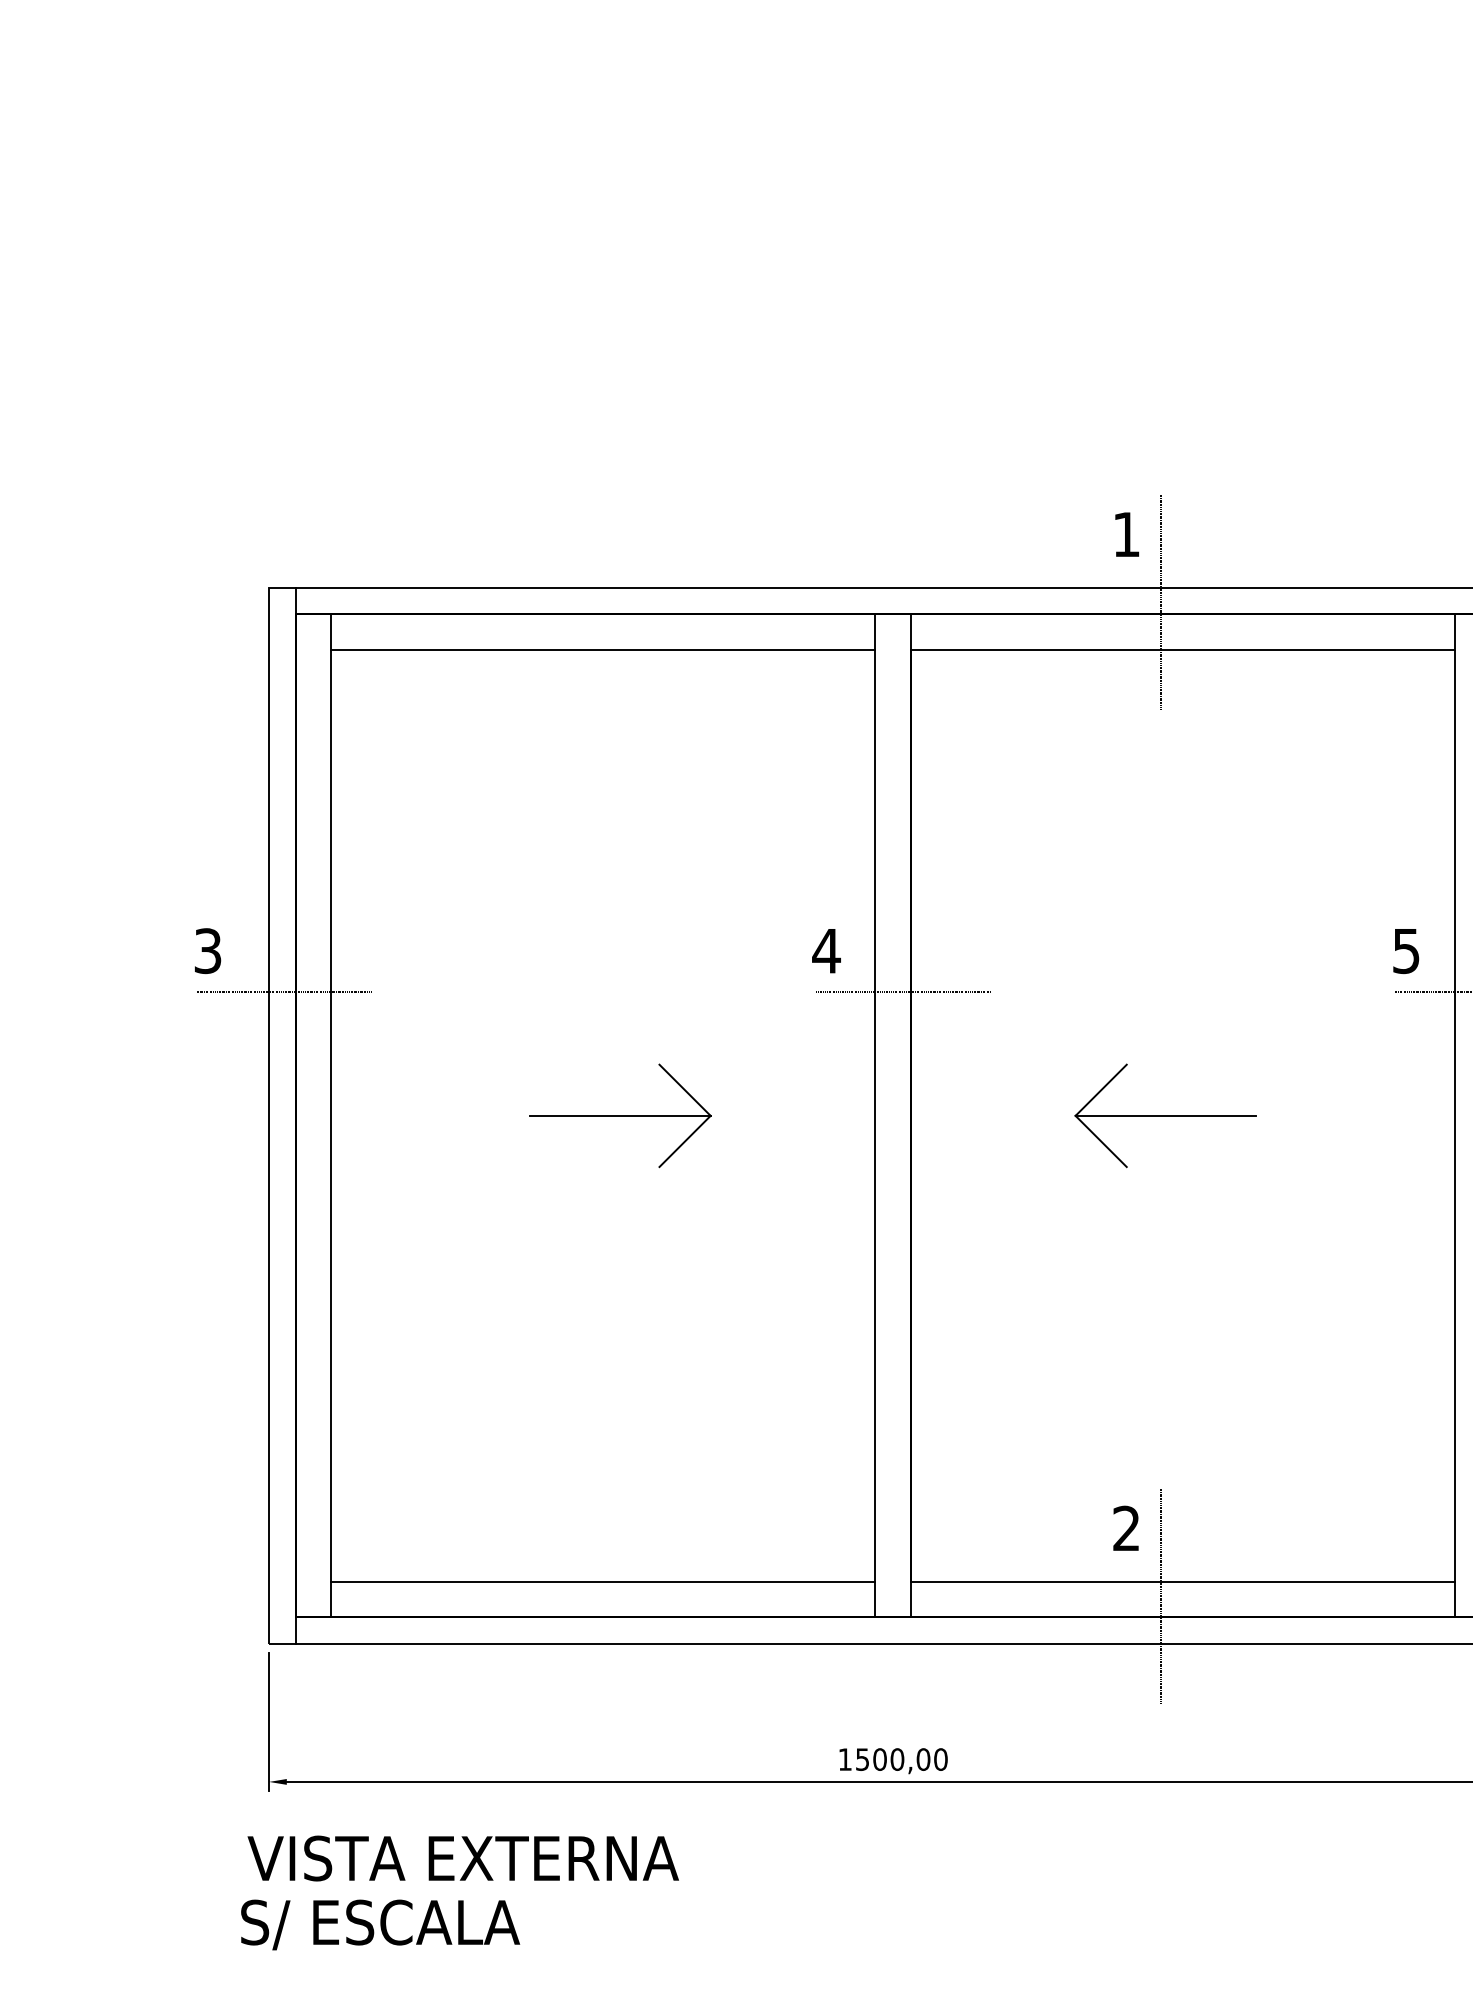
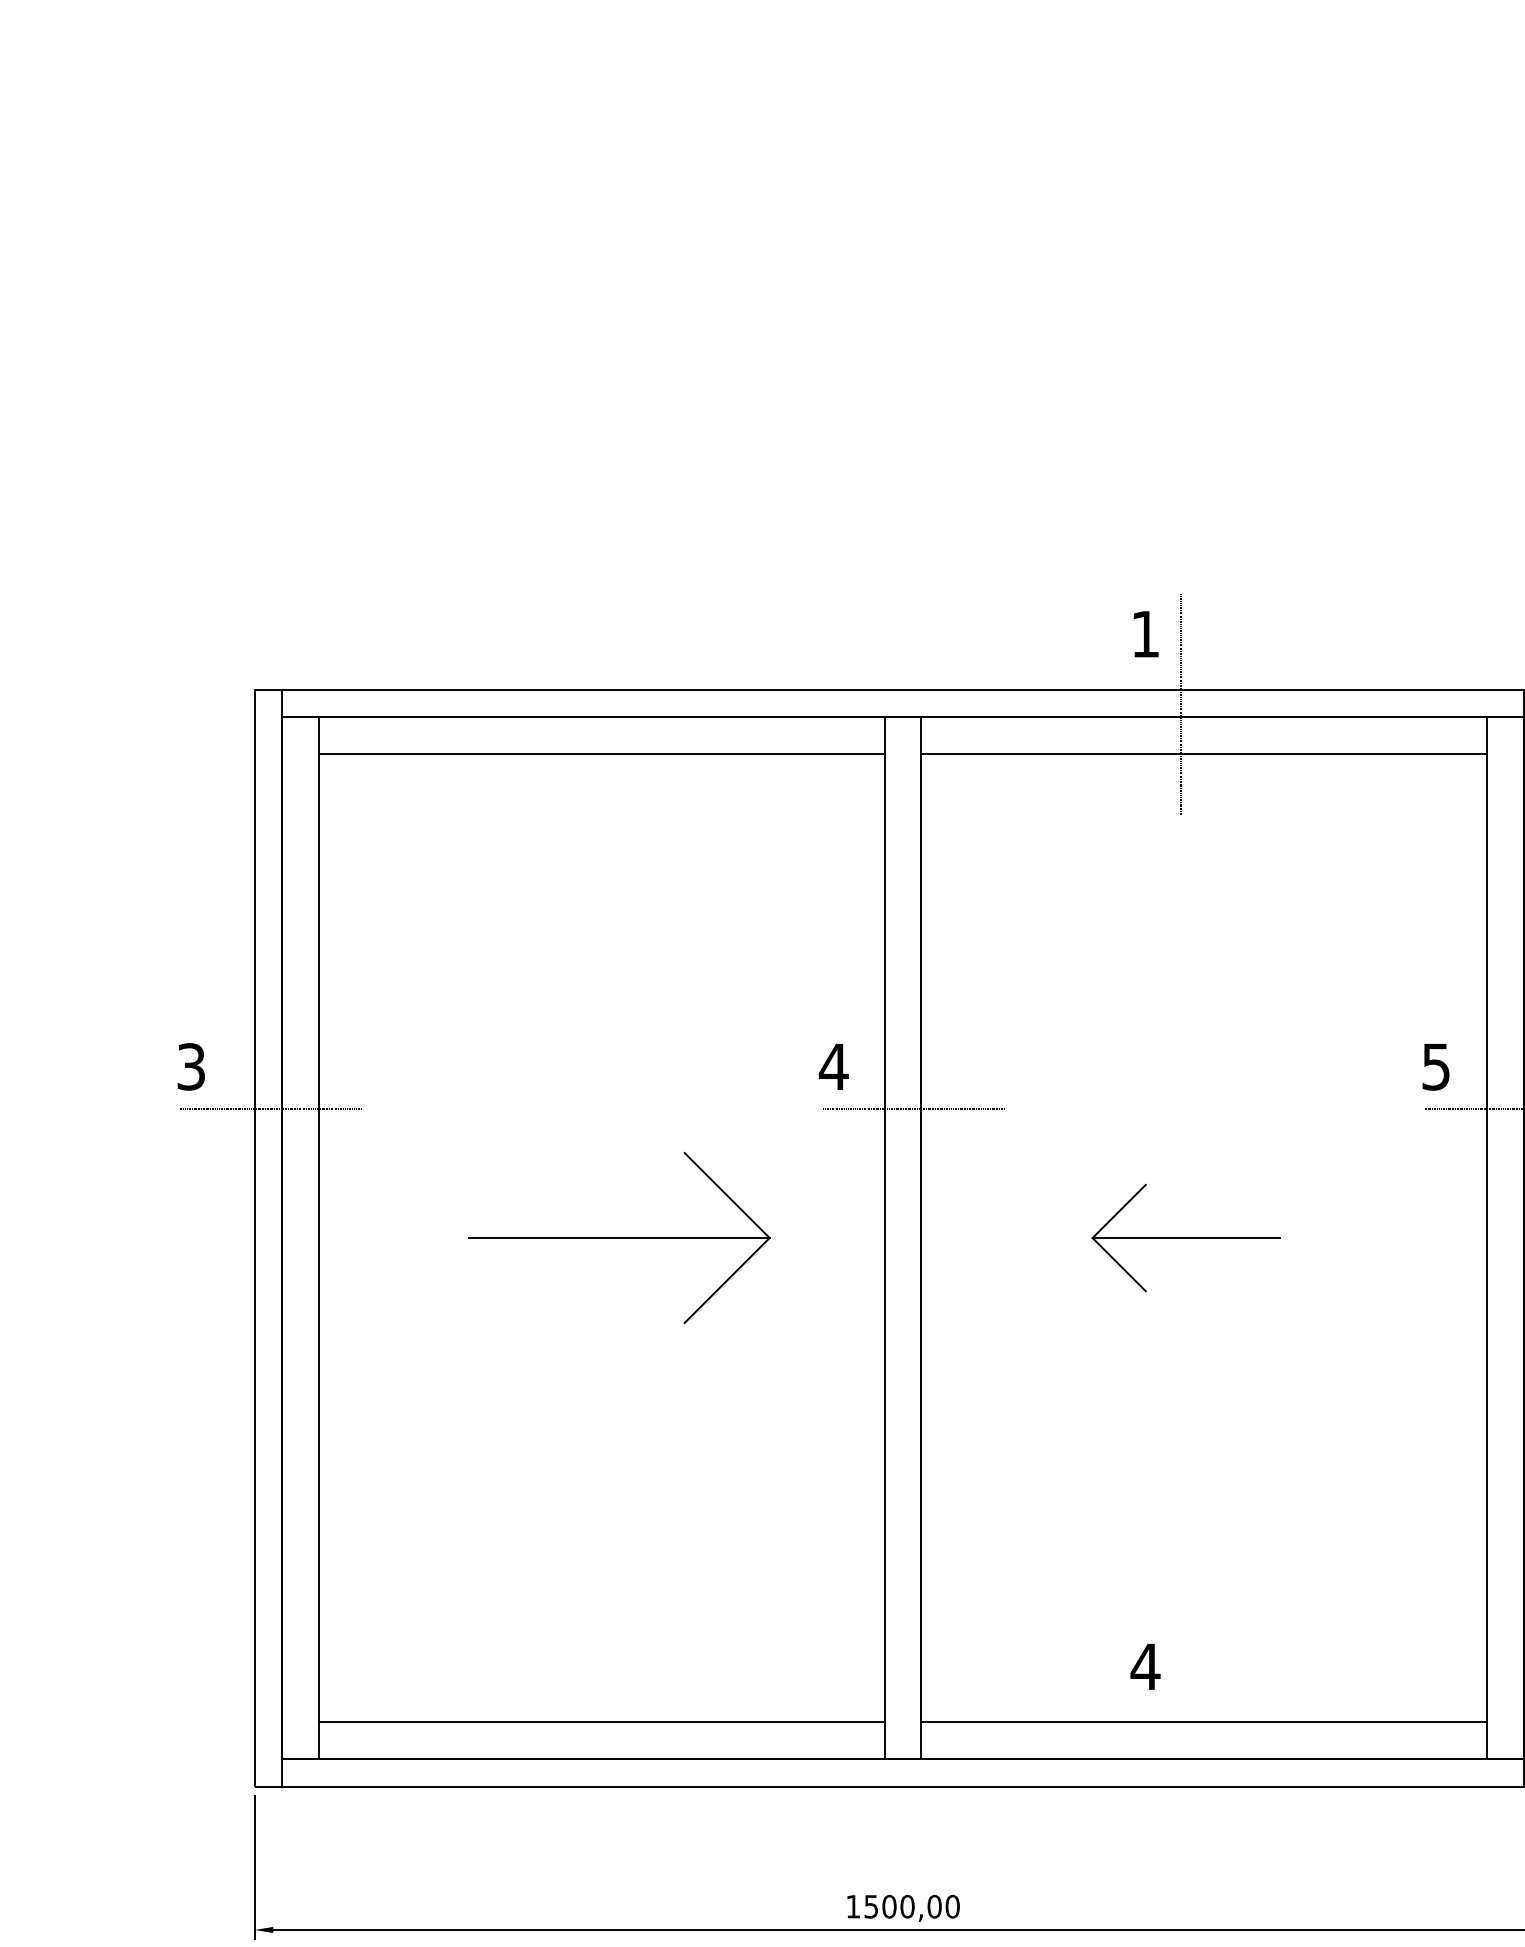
part: (620, 1115) -> (619, 1237), size x1.6
text: (1126, 1527) -> (1145, 1665), 2 -> 4
line: (1160, 1596) -> (1180, 1737), removed

